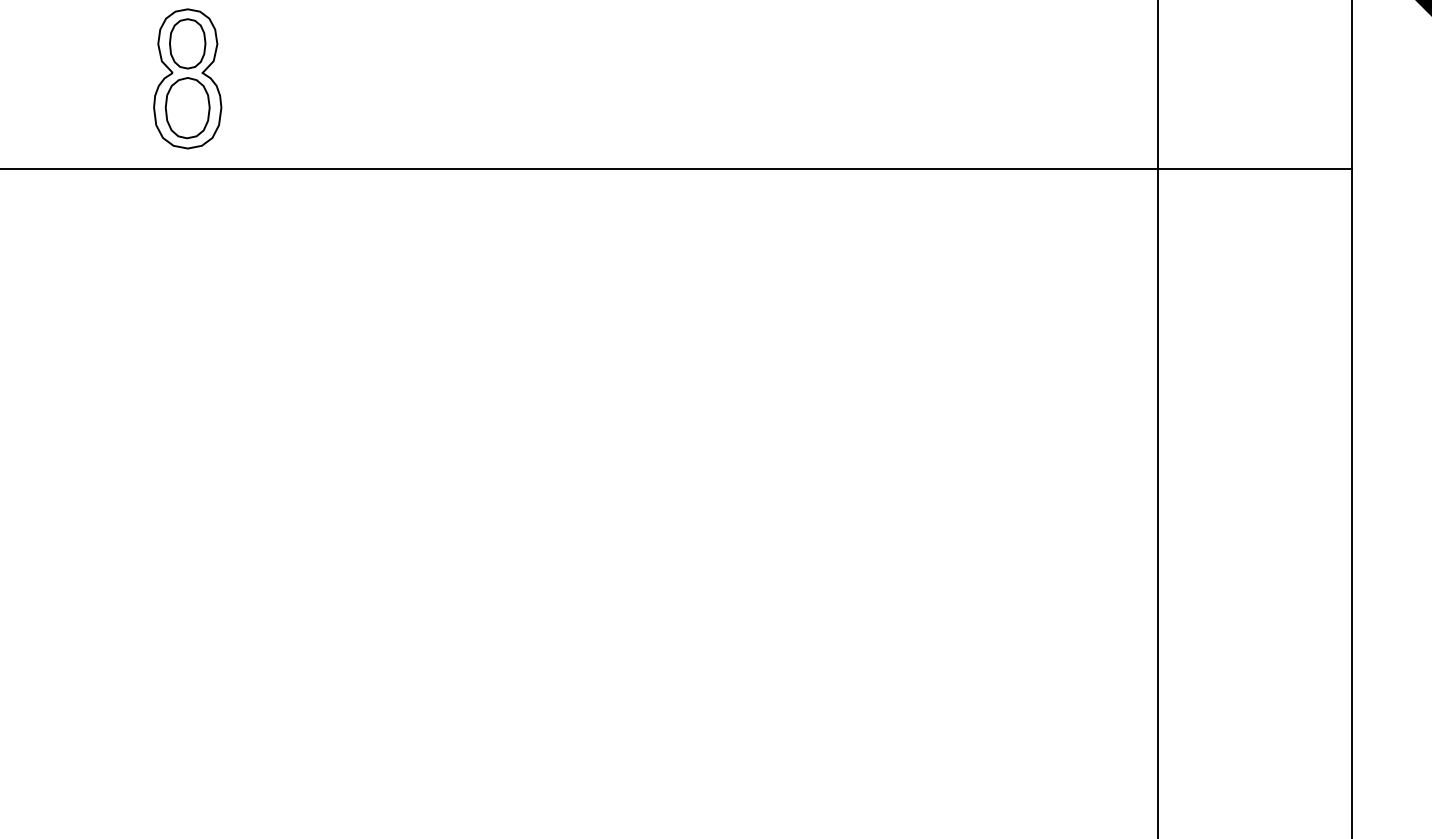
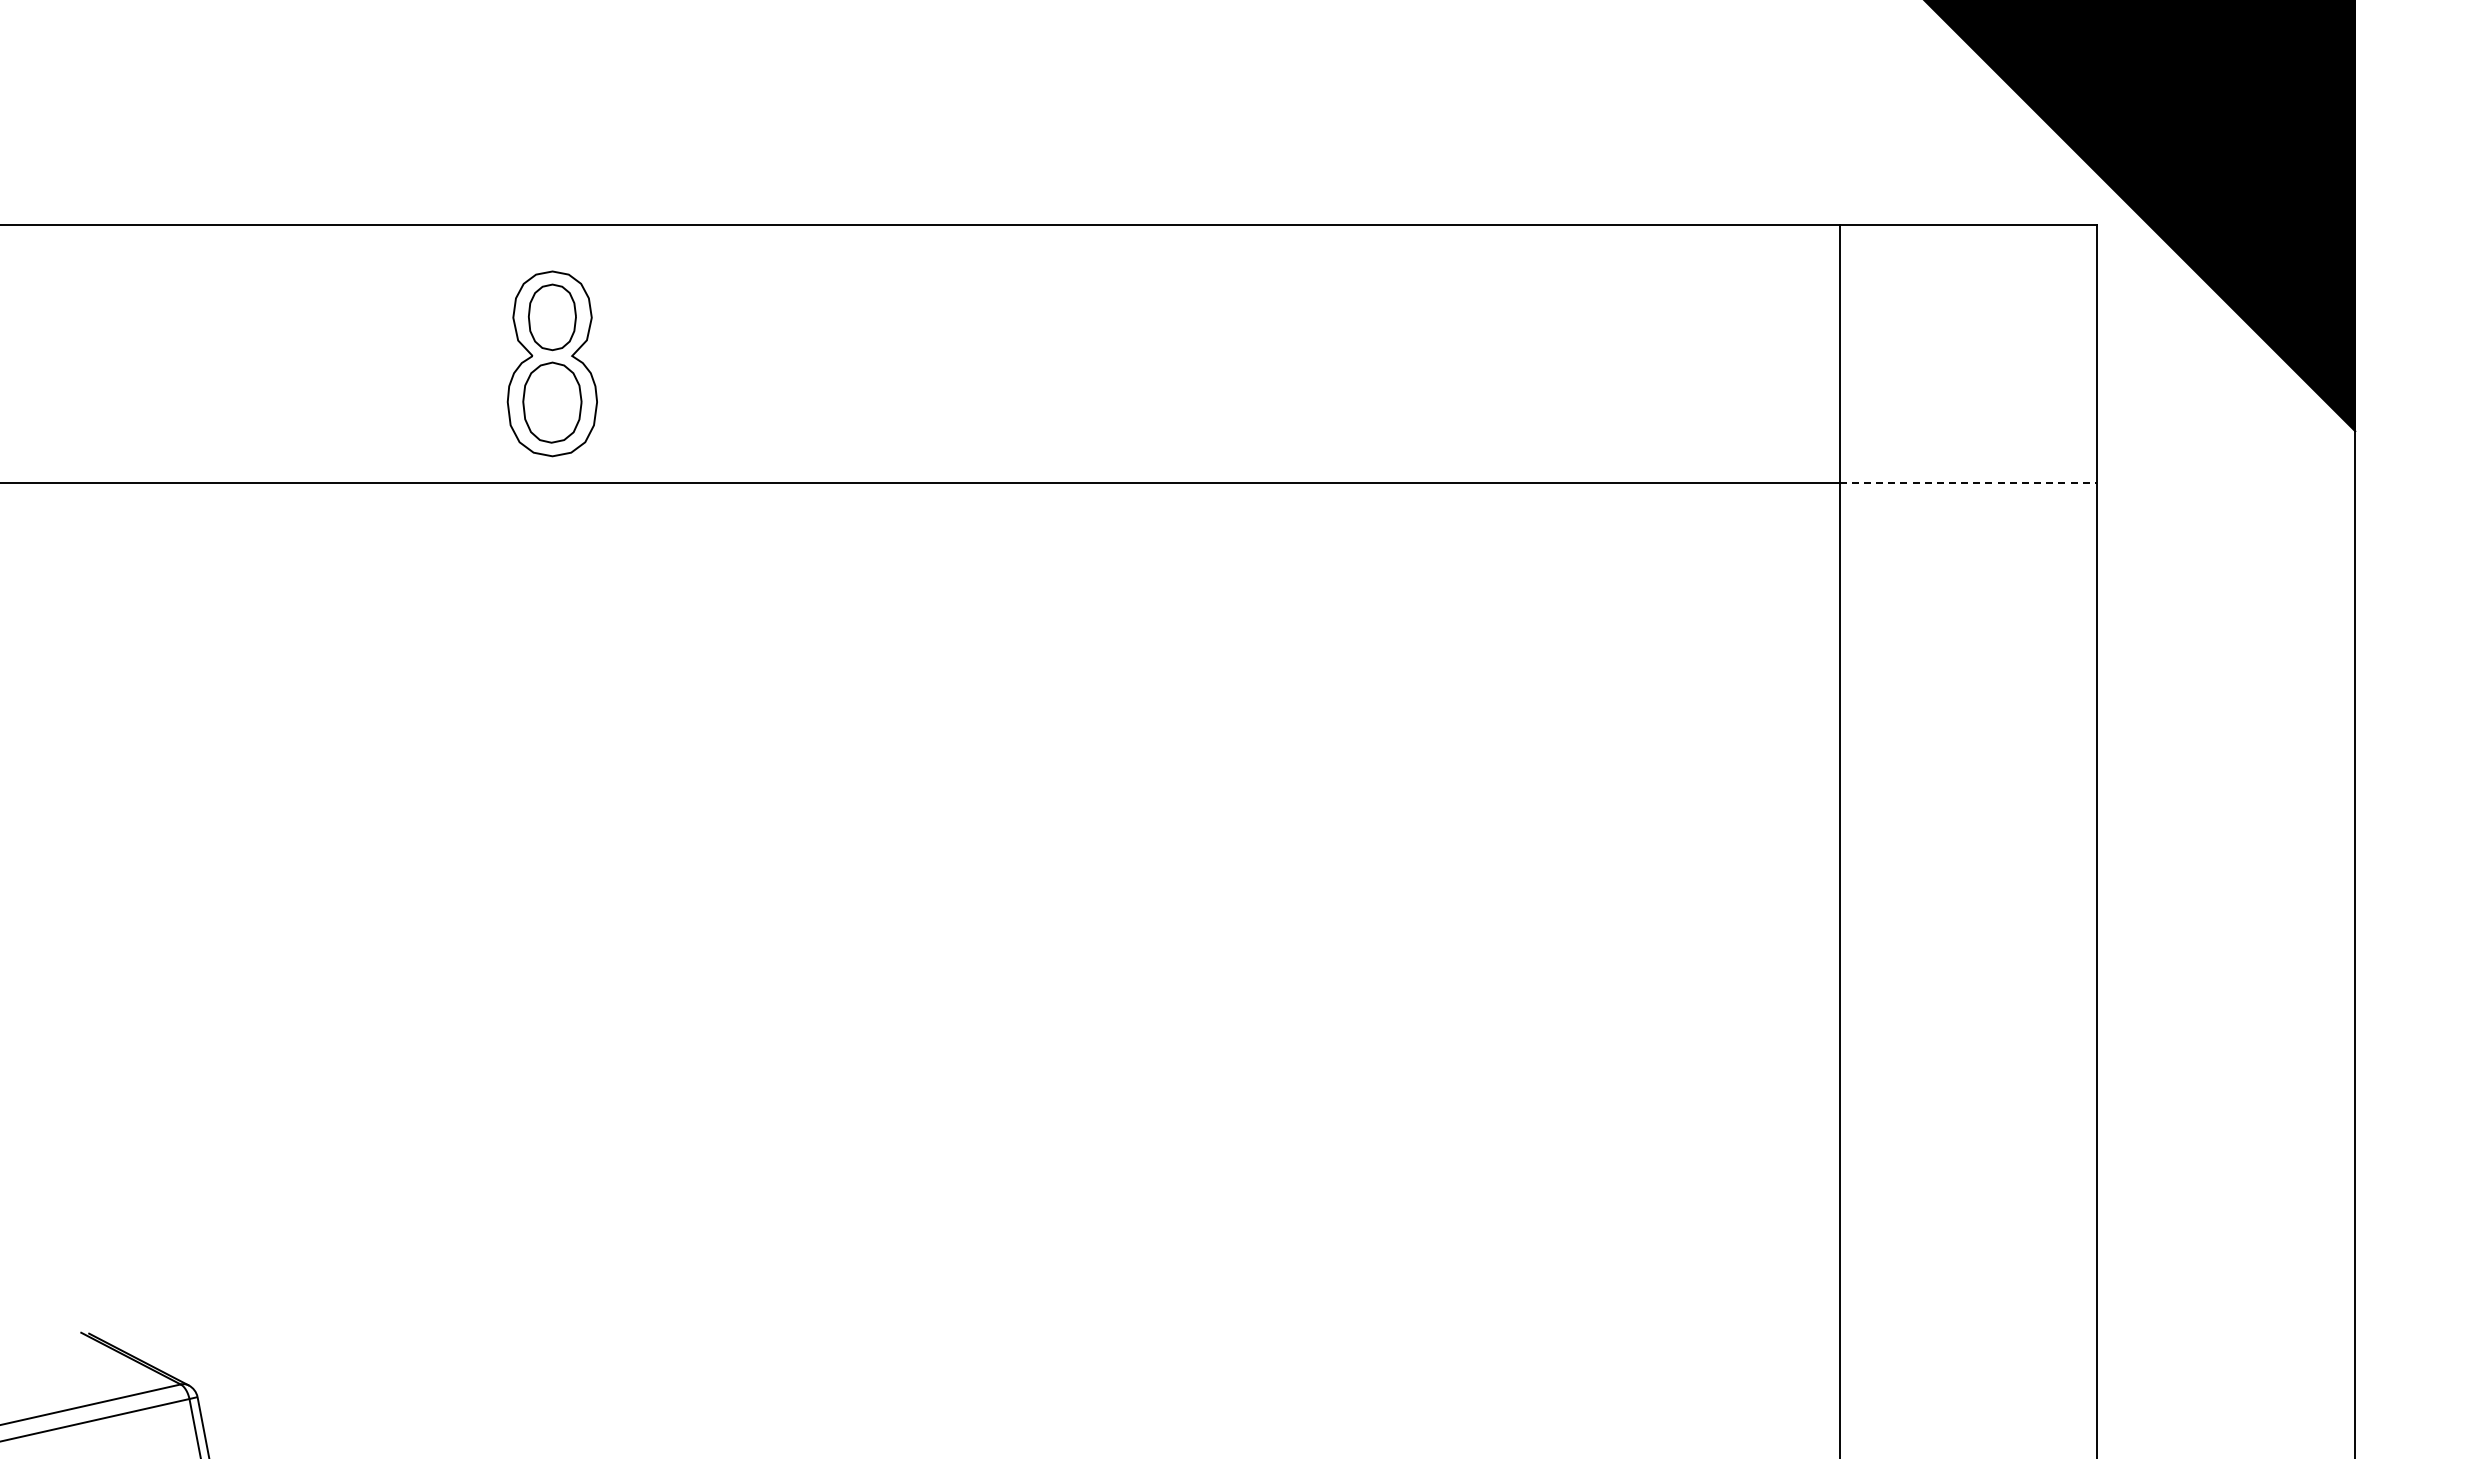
line: (1254, 168) -> (1968, 482), solid -> dashed

